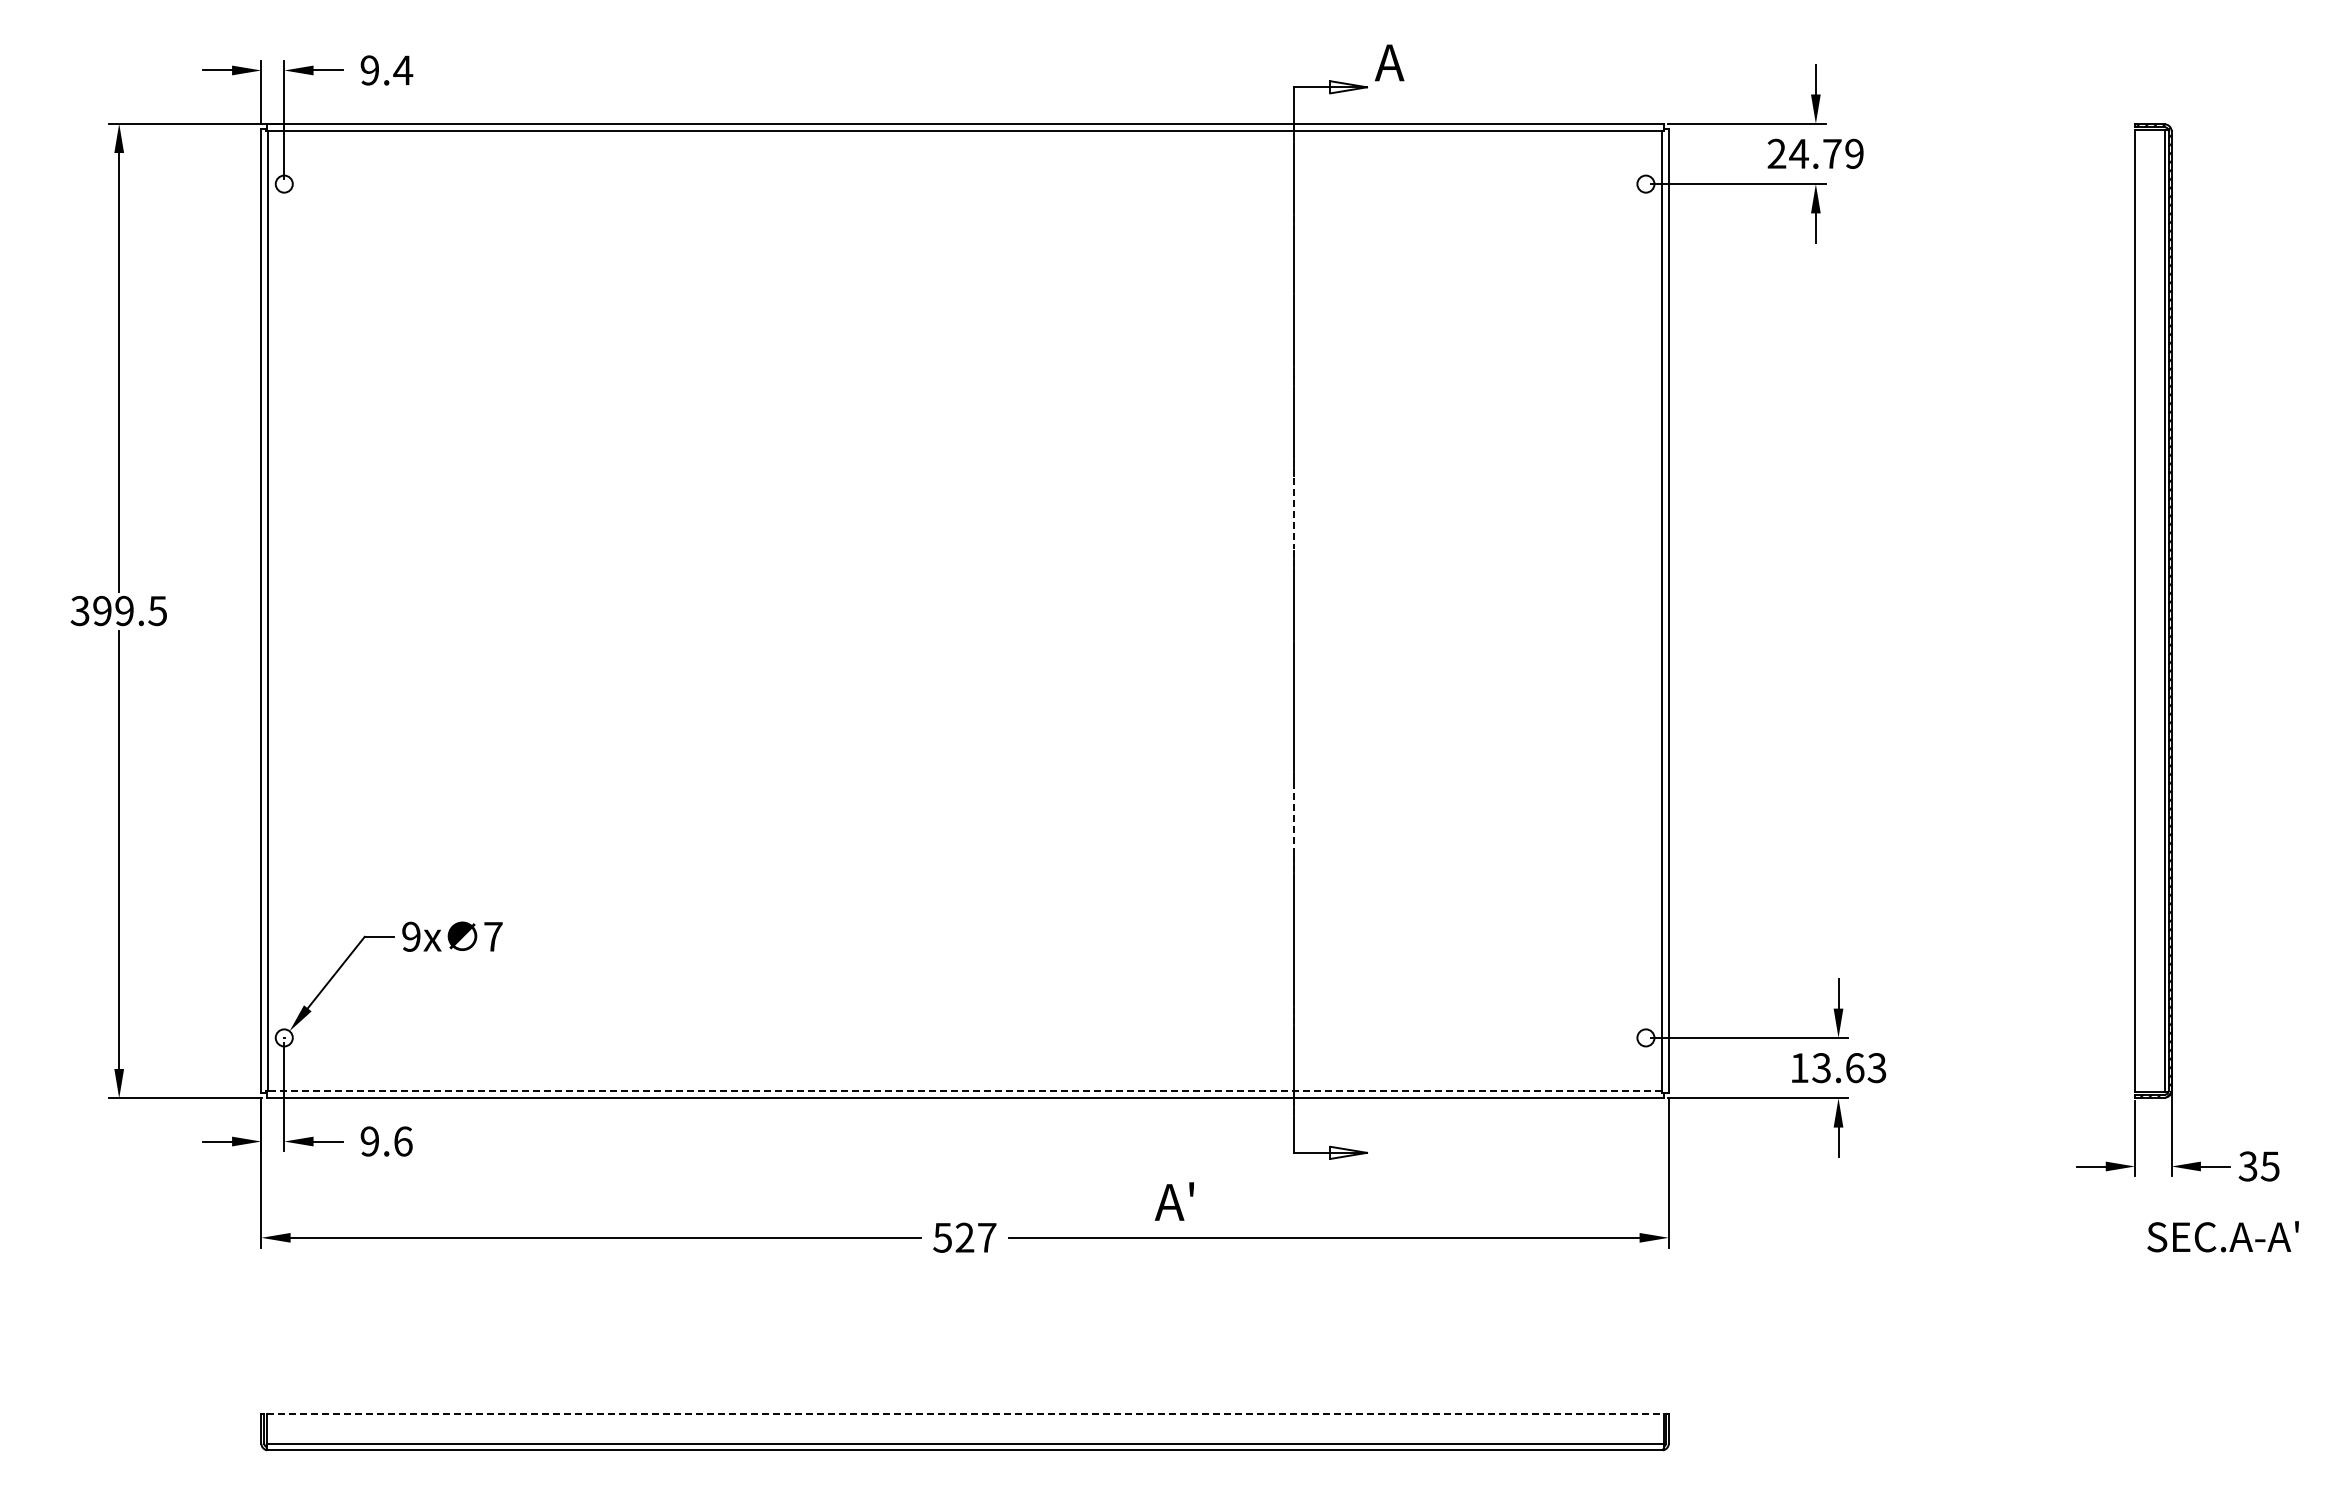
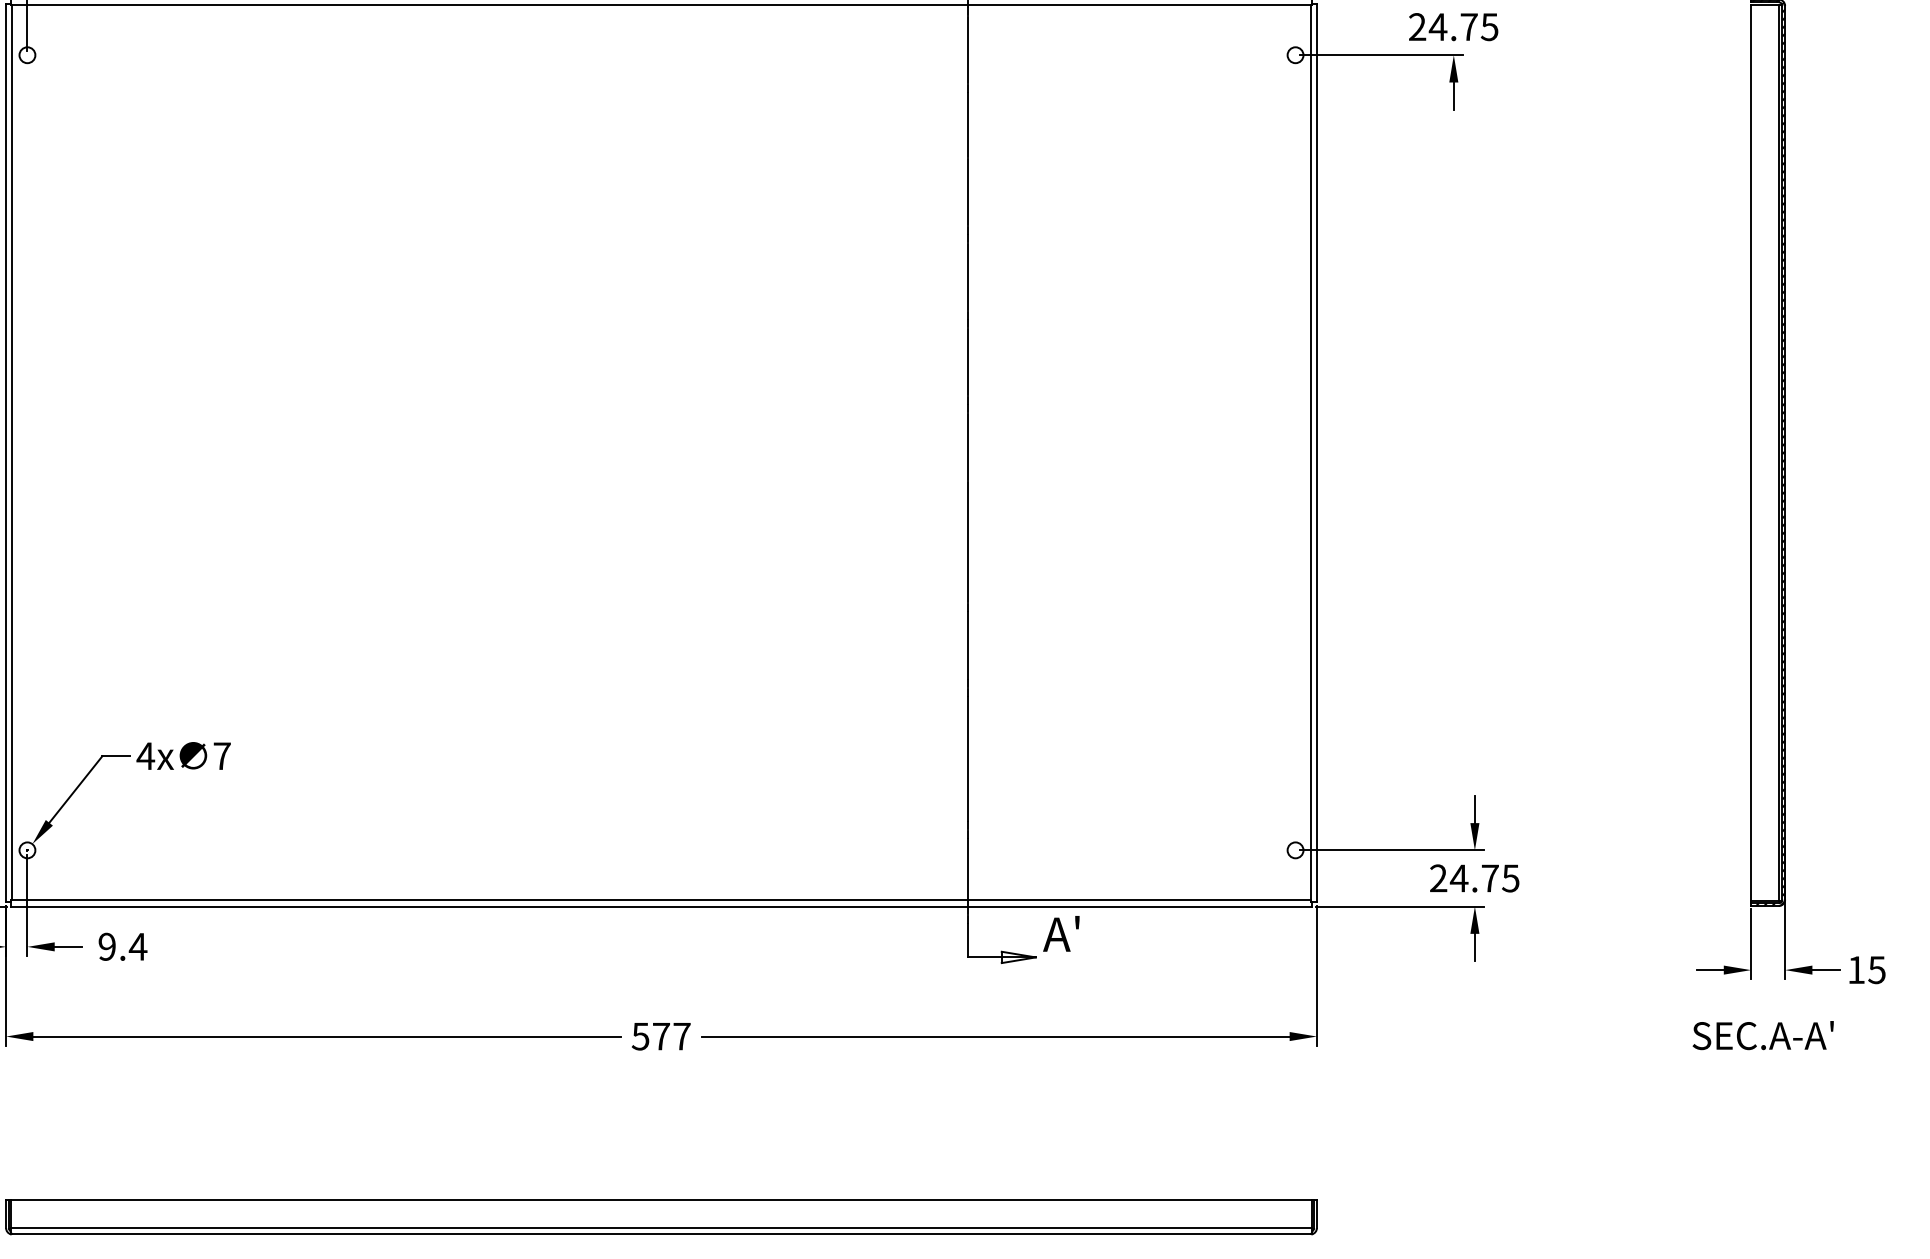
text: (1853, 153) -> (1488, 26), 24.79 -> 24.75
line: (1293, 513) -> (967, 361), dashed -> solid
line: (1293, 818) -> (967, 646), dashed -> solid
text: (411, 936) -> (145, 755), 9x -> 4x
text: (1838, 1068) -> (1474, 878), 13.63 -> 24.75
line: (965, 1091) -> (661, 900), dashed -> solid
text: (403, 1141) -> (138, 946), 9.6 -> 9.4
text: (2247, 1166) -> (1855, 970), 35 -> 15
text: (1173, 1201) -> (1060, 933), moved
text: (2222, 1236) -> (1762, 1035), moved
text: (964, 1237) -> (660, 1036), 527 -> 577
line: (965, 1413) -> (661, 1200), dashed -> solid

